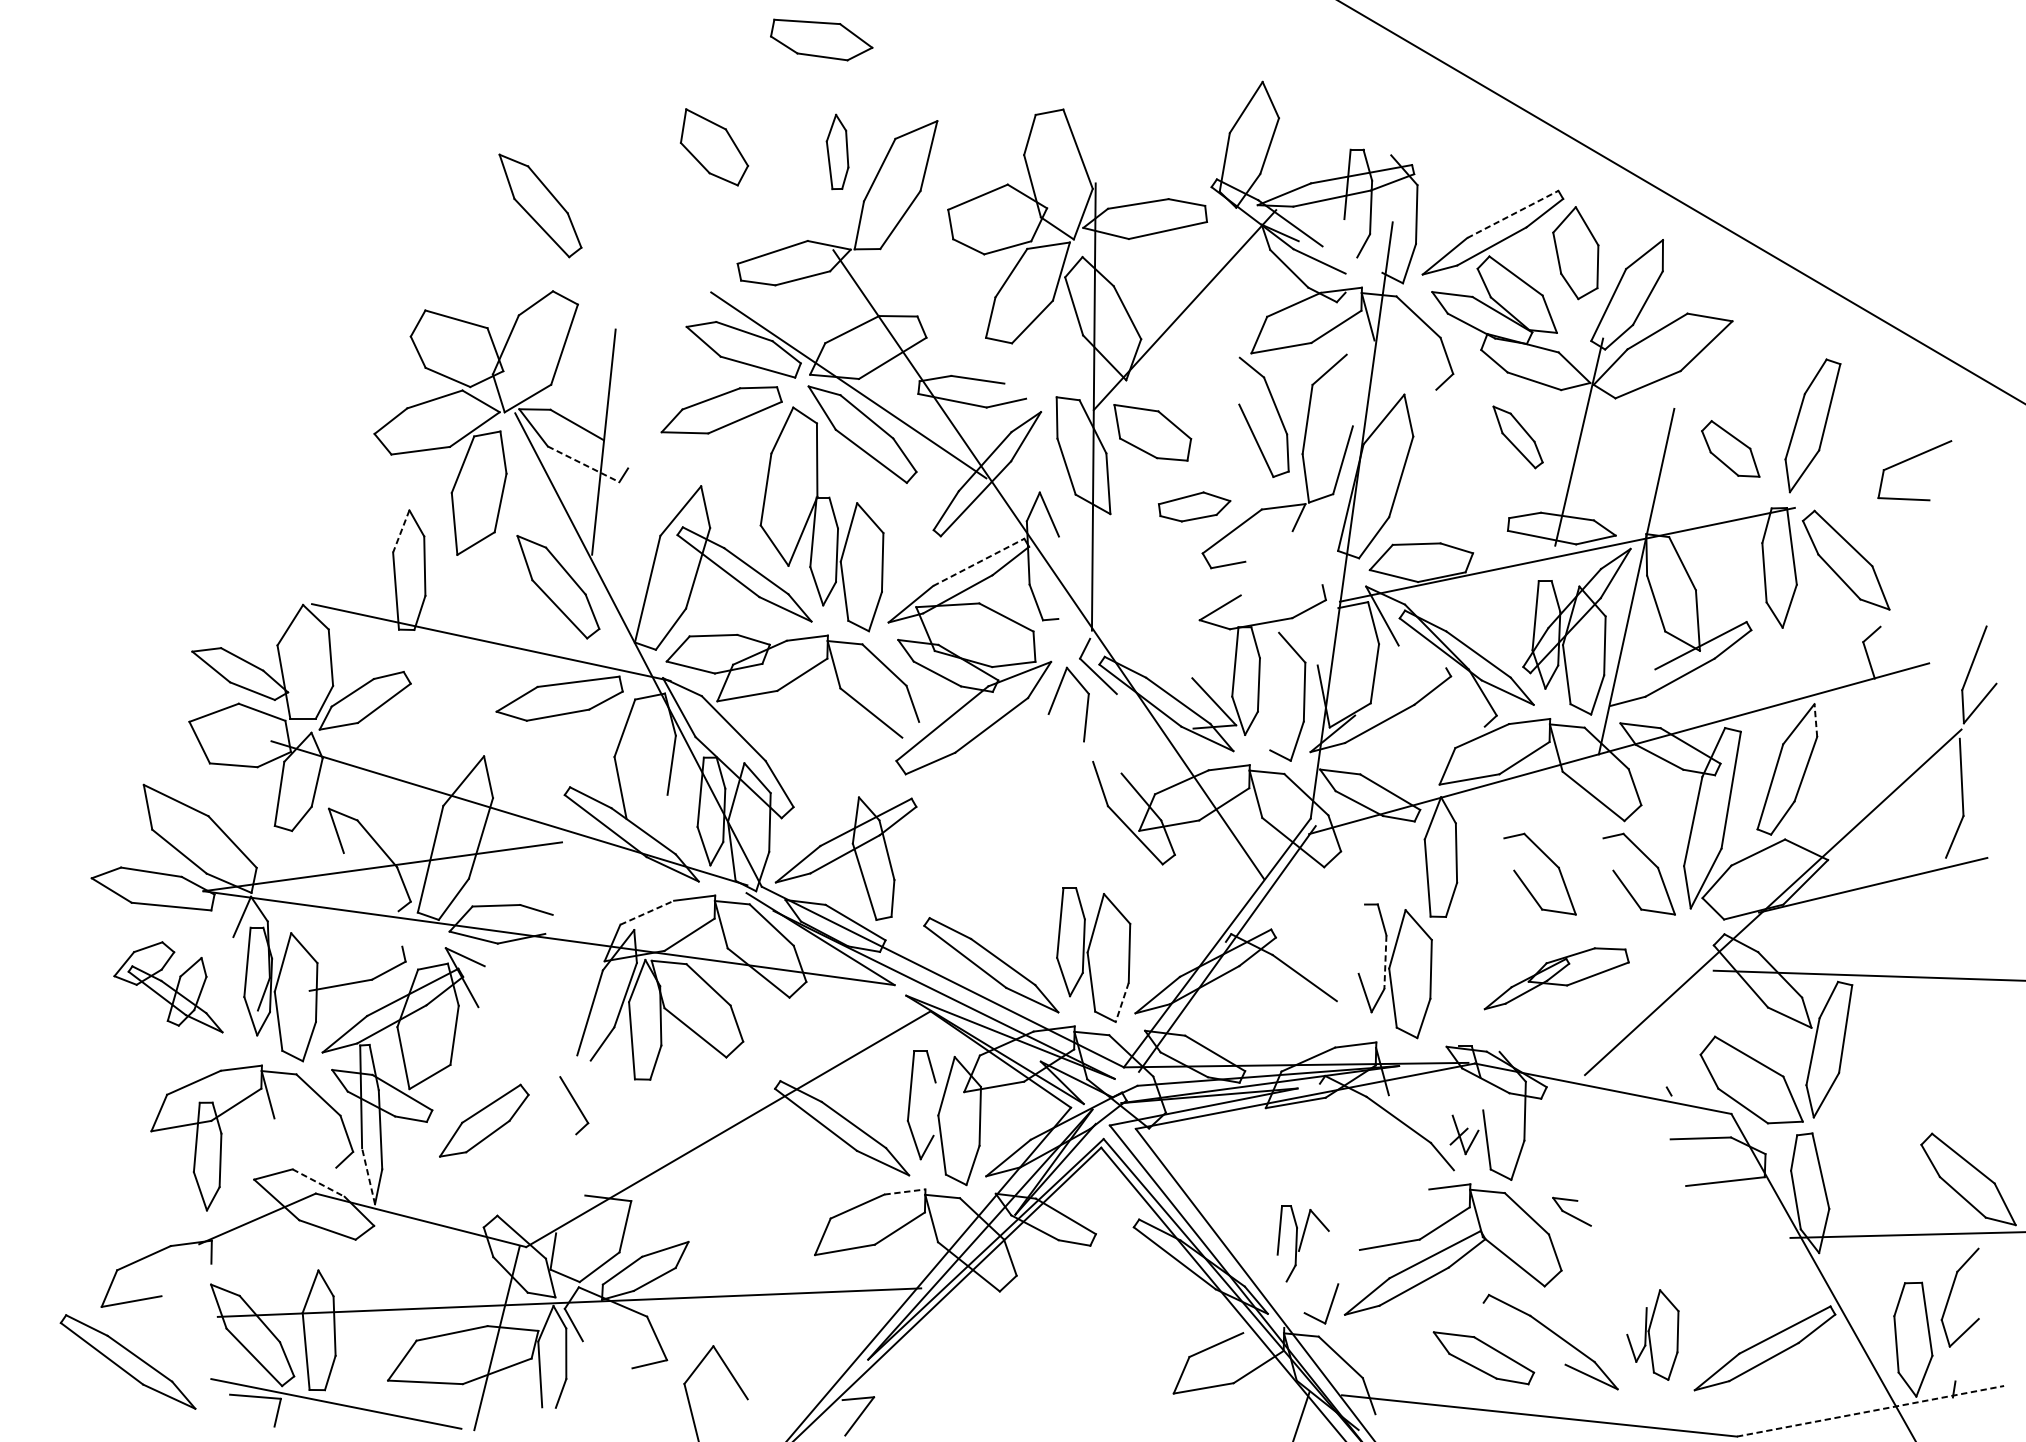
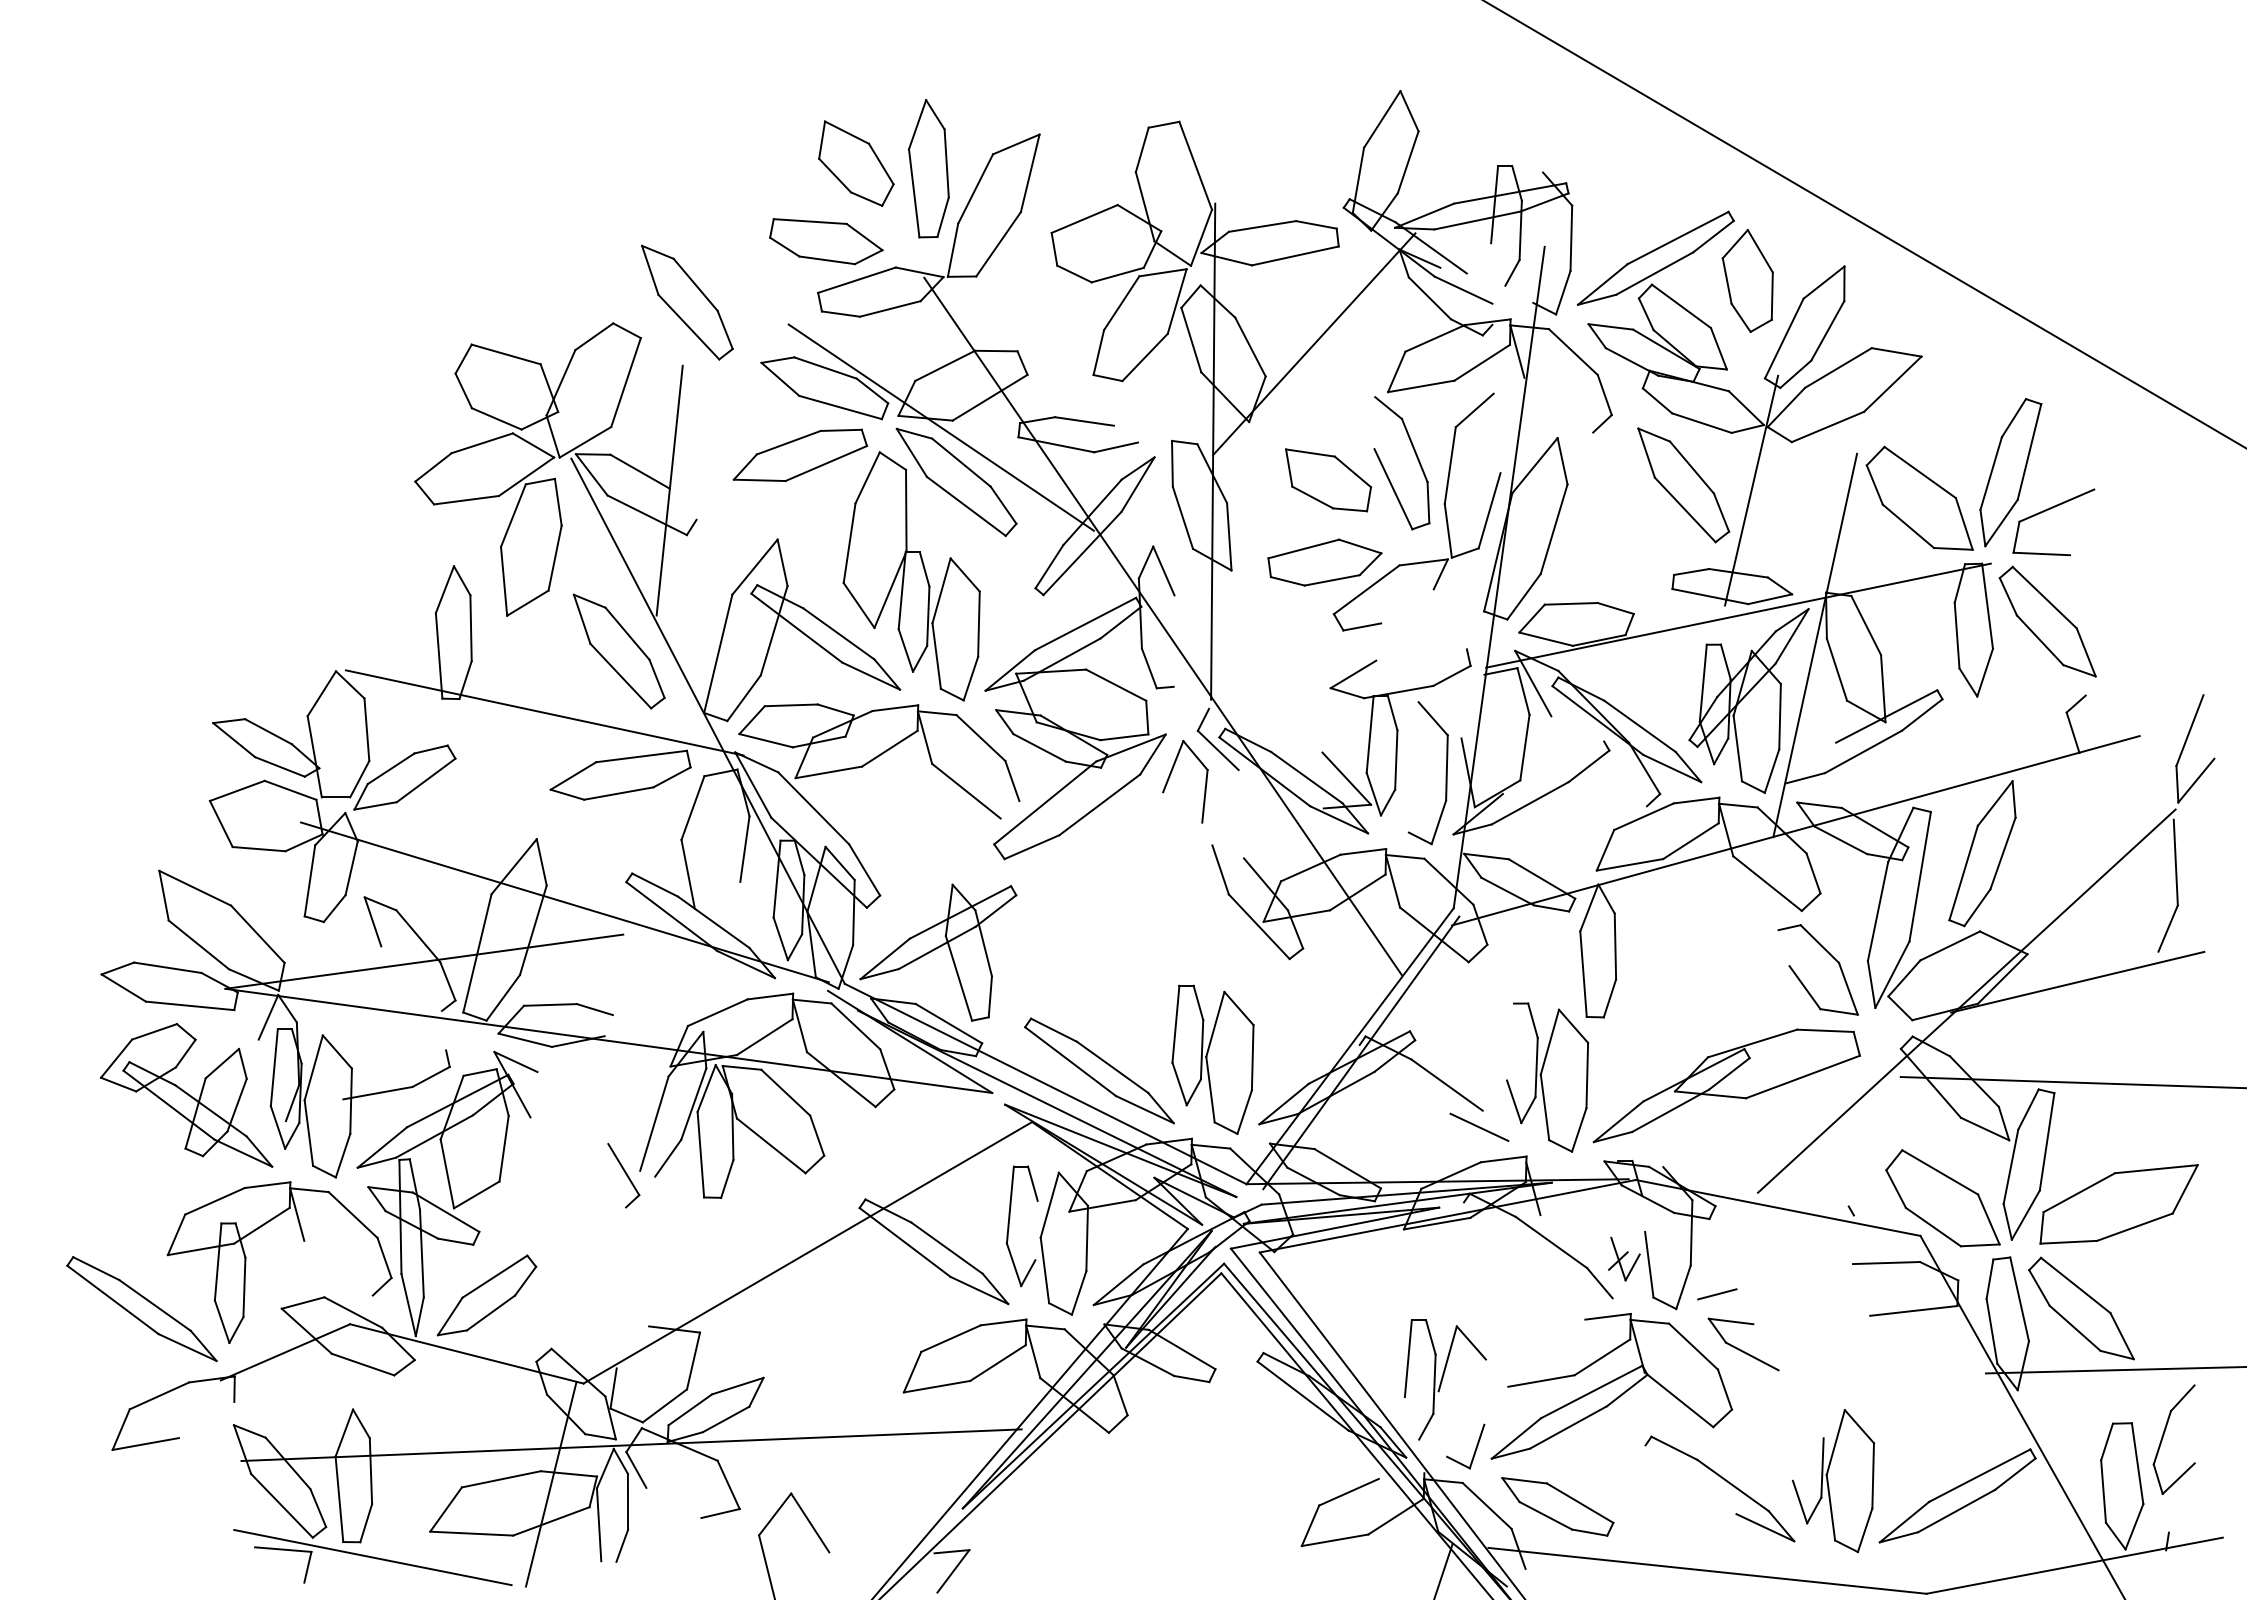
part: (821, 39) -> (826, 241), moved
part: (714, 147) -> (856, 163), moved
part: (837, 151) -> (928, 168), size x1.67
part: (540, 205) -> (687, 302), moved
line: (1512, 214) -> (1677, 238), dashed -> solid
part: (1152, 432) -> (1328, 480), moved
part: (1517, 437) -> (1683, 485), size x1.67
part: (1730, 448) -> (1919, 497), size x1.67
part: (1909, 460) -> (2048, 510), moved
line: (583, 464) -> (647, 515), dashed -> solid
part: (1194, 506) -> (1324, 562), size x1.43
line: (400, 532) -> (444, 590), dashed -> solid
line: (978, 562) -> (1085, 624), dashed -> solid
line: (1816, 719) -> (2014, 798), dashed -> solid
part: (1551, 861) -> (1720, 955), removed
line: (646, 912) -> (717, 1012), dashed -> solid
line: (1385, 962) -> (1536, 1067), dashed -> solid
part: (1556, 978) -> (1726, 1085), size x1.67
part: (168, 987) -> (186, 1095), size x1.43
line: (1122, 1002) -> (1244, 1112), dashed -> solid
line: (1333, 1015) -> (1479, 1126), added
part: (1909, 1085) -> (2118, 1204), added
part: (573, 1105) -> (623, 1175), moved
part: (483, 1120) -> (486, 1295), moved
line: (1548, 1166) -> (1717, 1294), added
line: (368, 1176) -> (408, 1305), dashed -> solid
part: (1968, 1179) -> (2081, 1308), moved
line: (318, 1183) -> (353, 1312), dashed -> solid
line: (904, 1192) -> (1003, 1322), dashed -> solid
part: (1571, 1211) -> (1743, 1344), size x1.67
part: (1303, 1243) -> (1445, 1379), size x1.43
part: (1652, 1335) -> (1832, 1481), size x1.43
part: (1483, 1357) -> (1557, 1506), moved
part: (127, 1362) -> (141, 1309), moved
line: (1870, 1411) -> (2074, 1565), dashed -> solid

